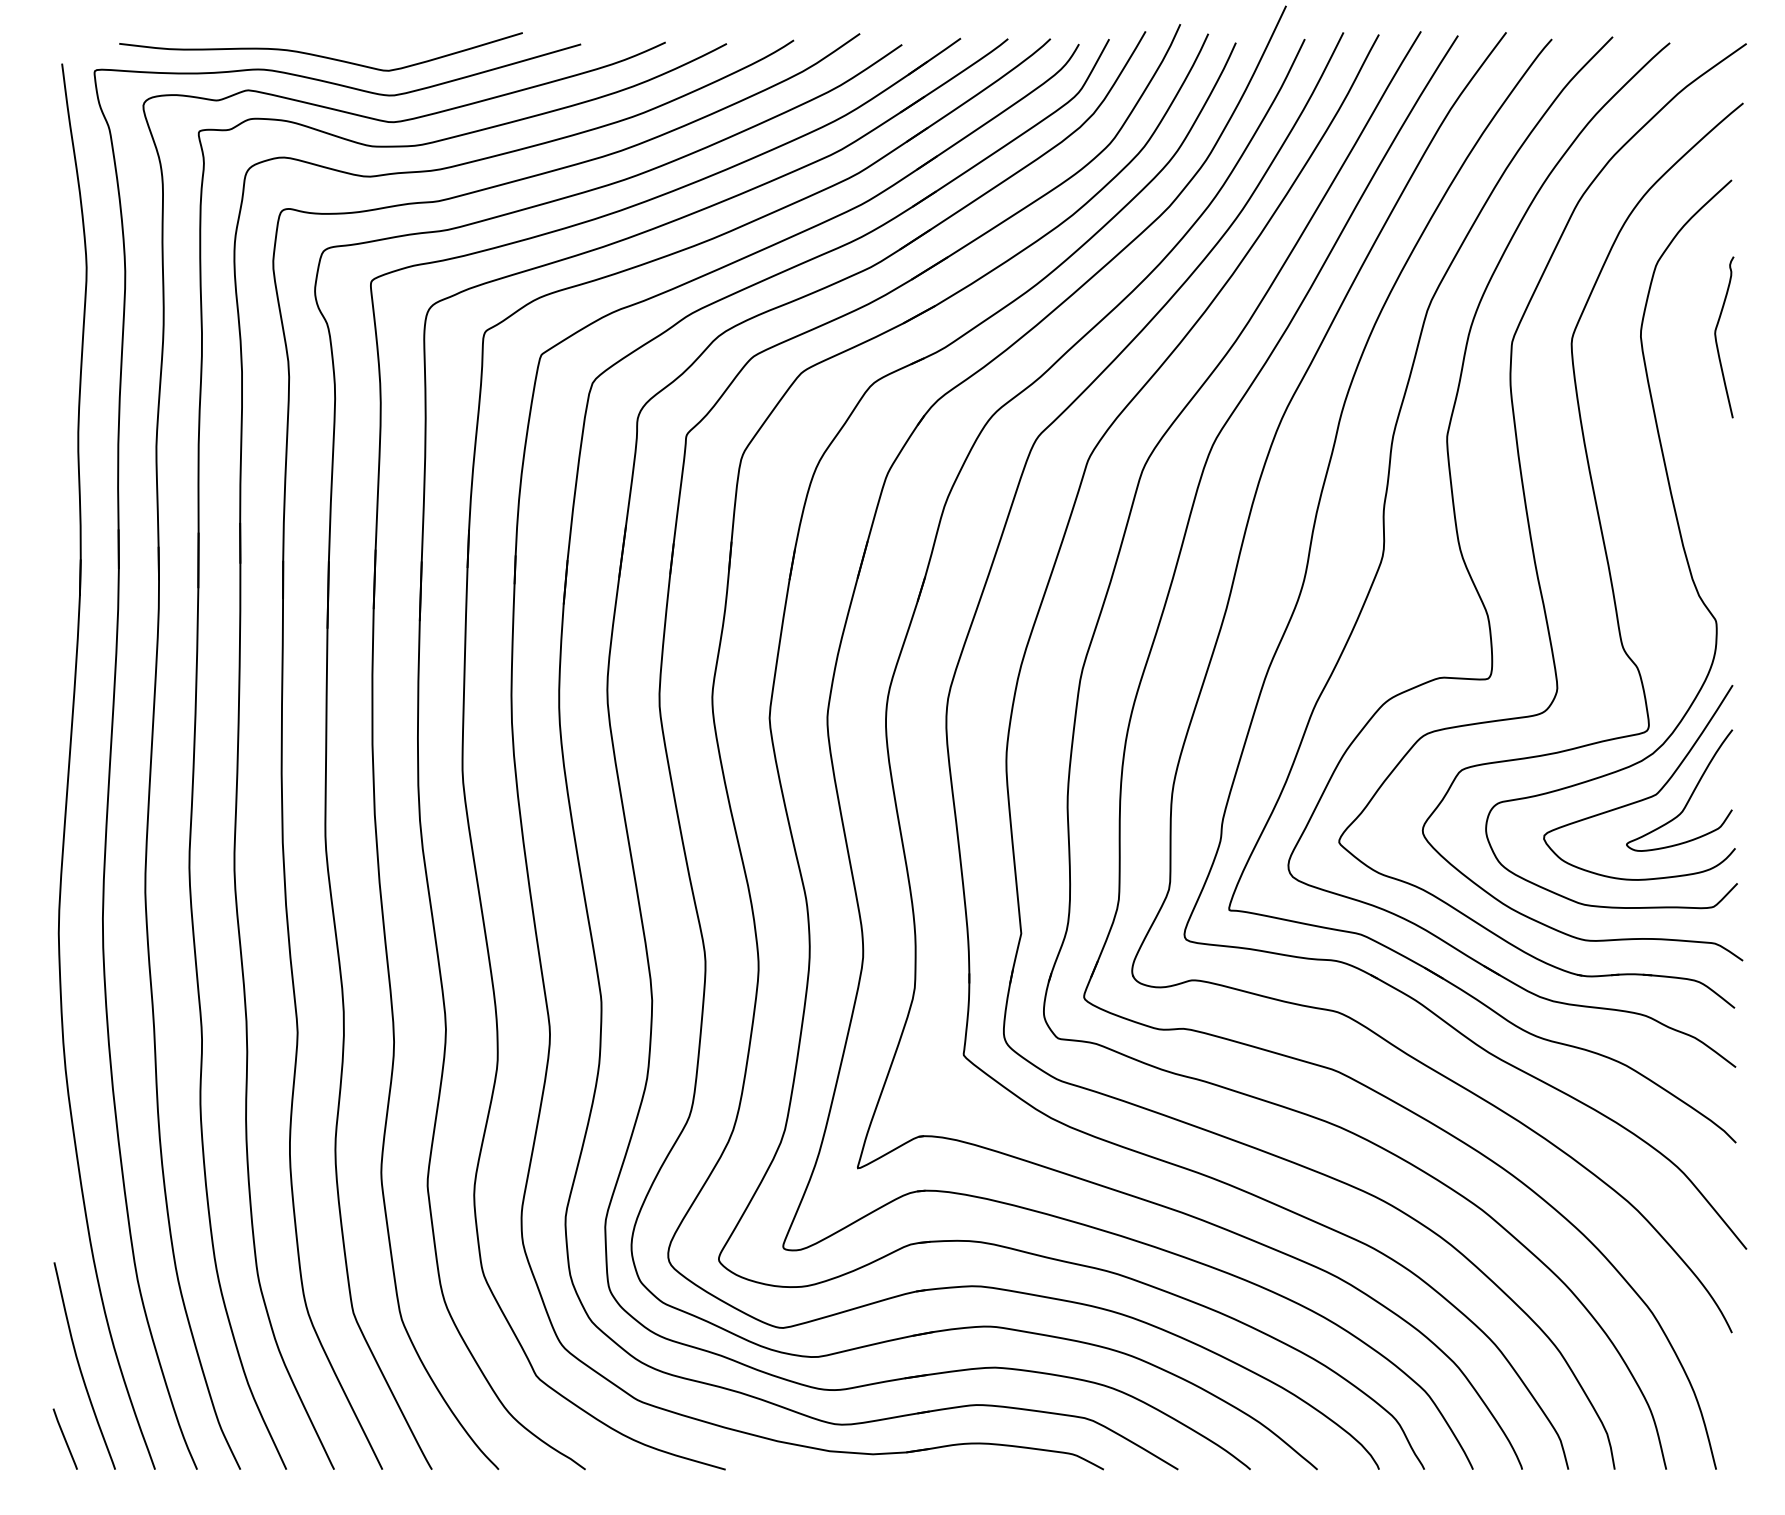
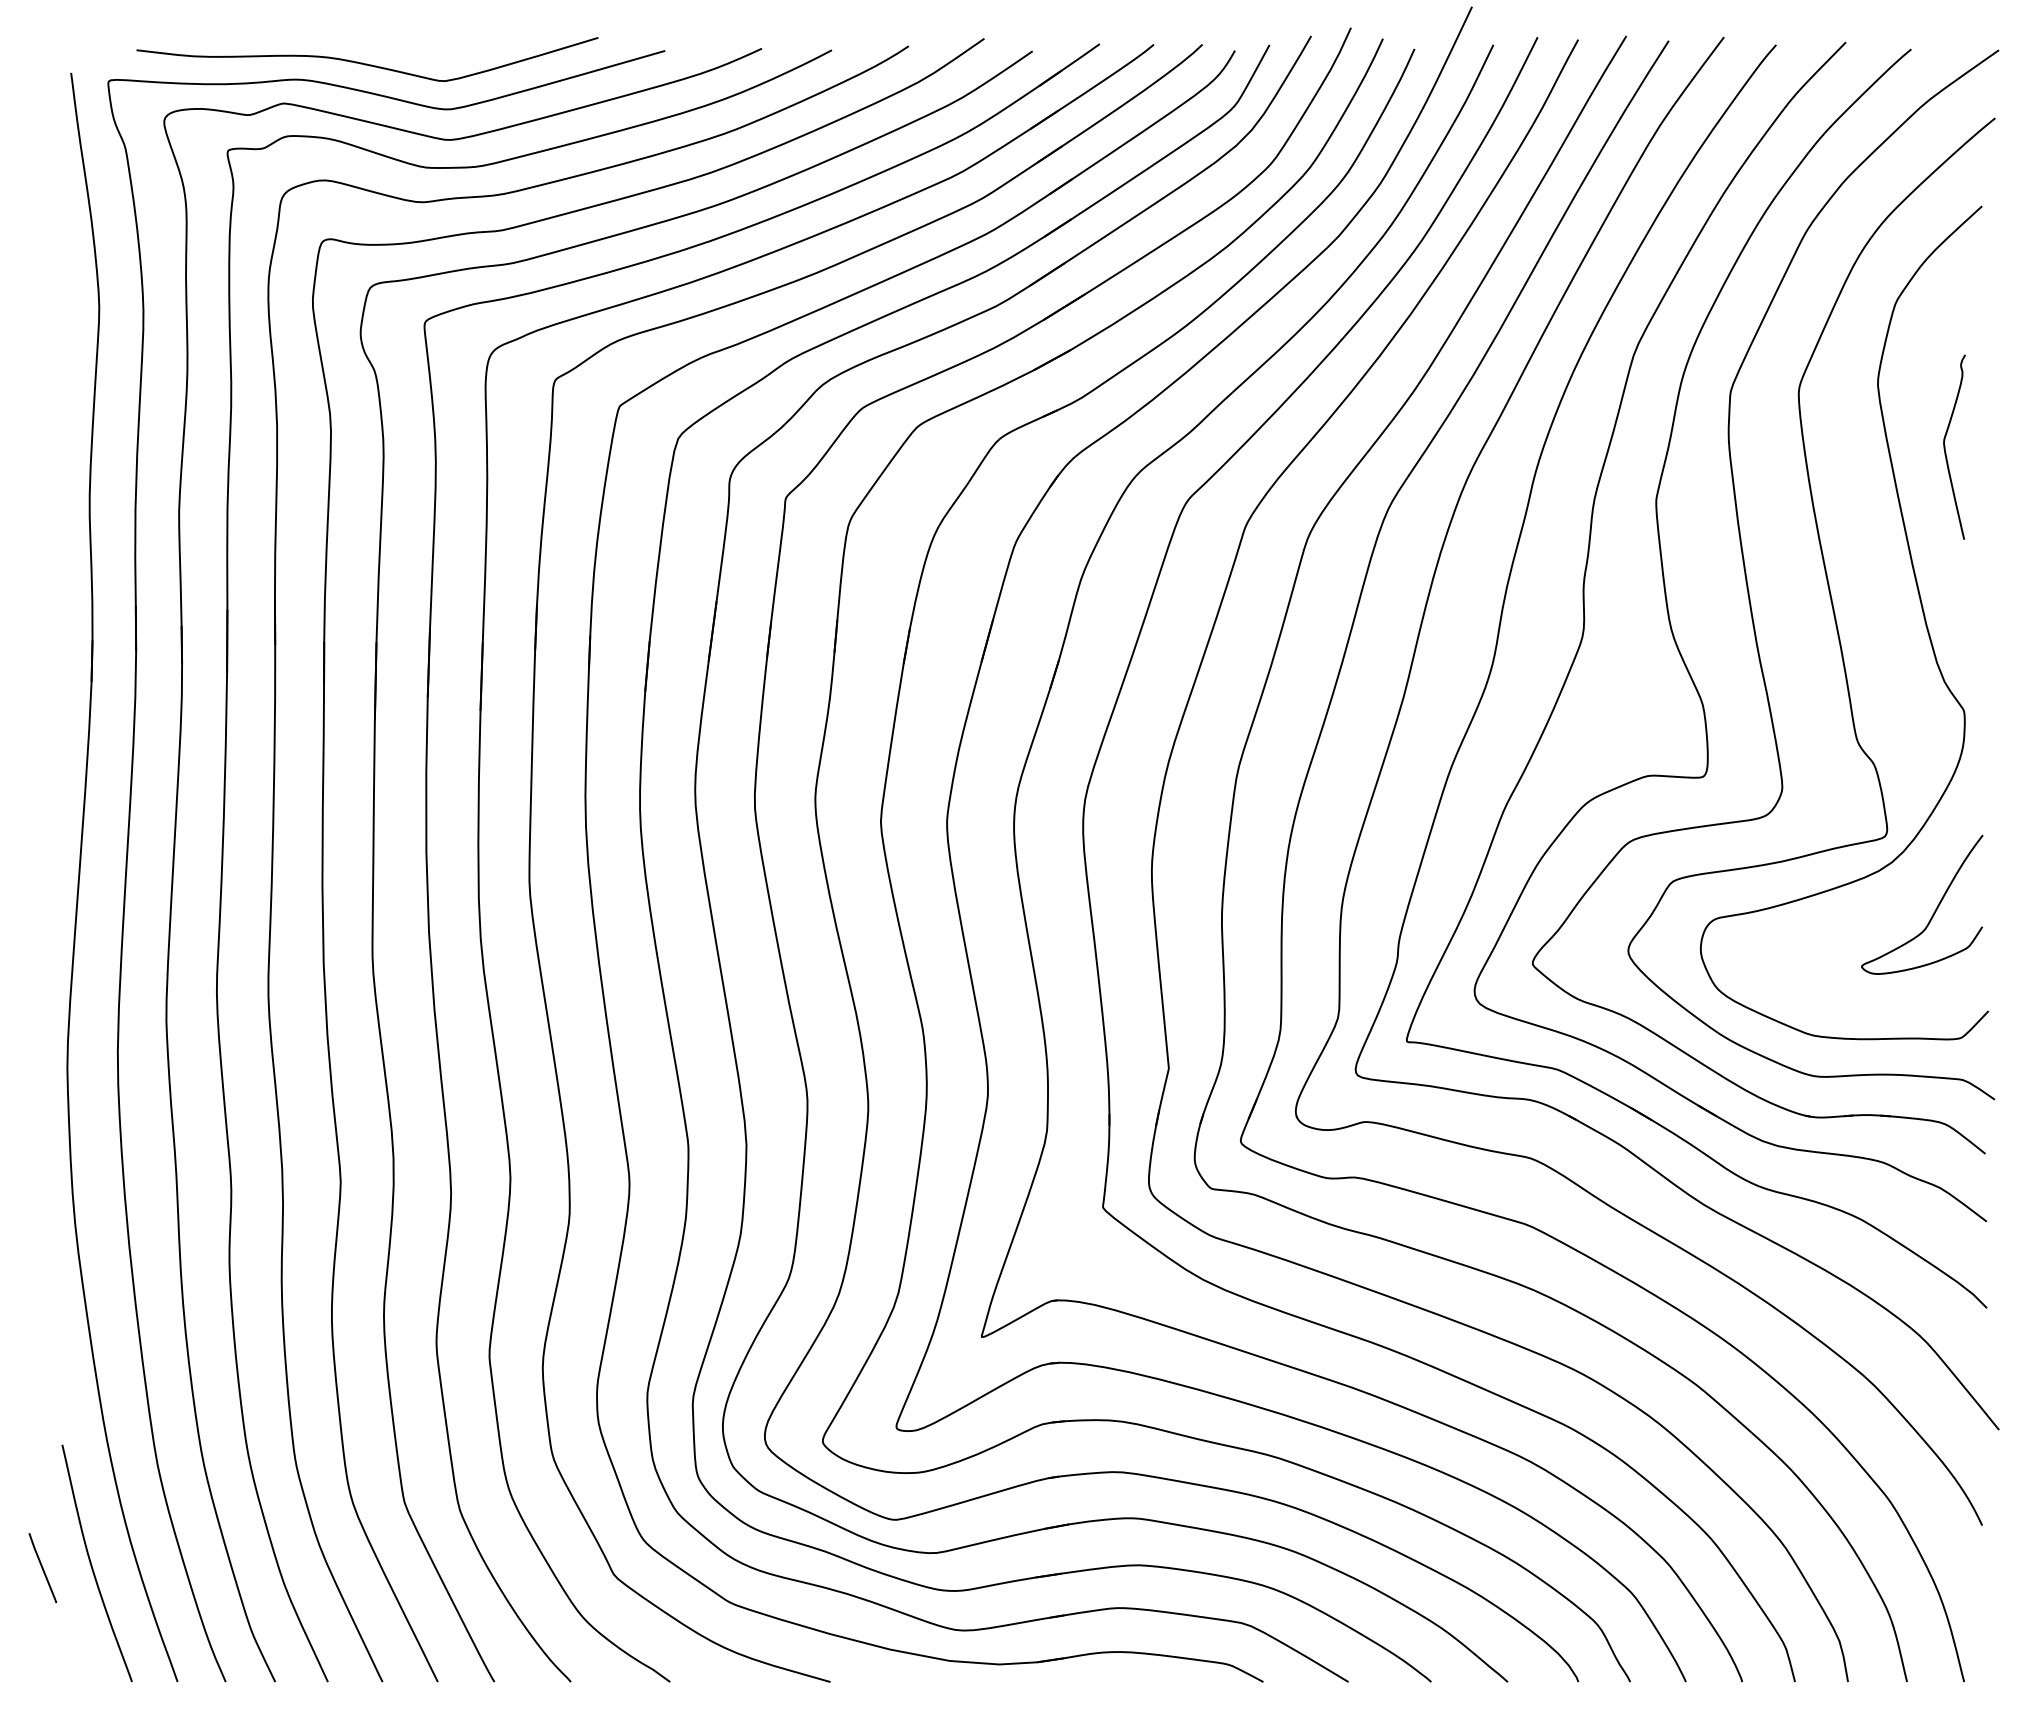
curve: (1716, 336) -> (1945, 446), moved
curve: (1644, 798) -> (1882, 913), removed
line: (65, 1439) -> (42, 1568), moved

